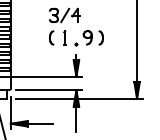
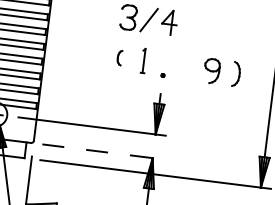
part: (51, 37) -> (119, 57), size x0.6
part: (92, 37) -> (220, 71), moved
line: (49, 90) -> (103, 152), solid -> dashed

